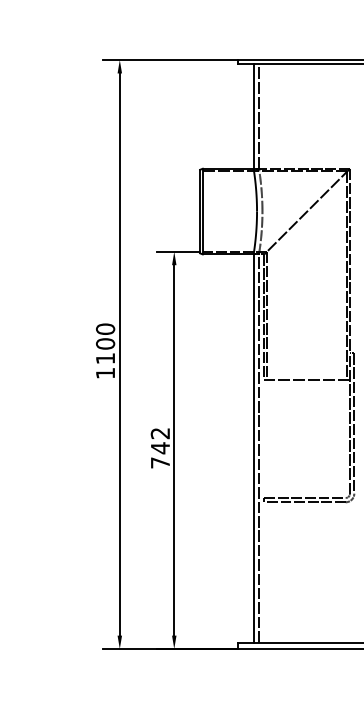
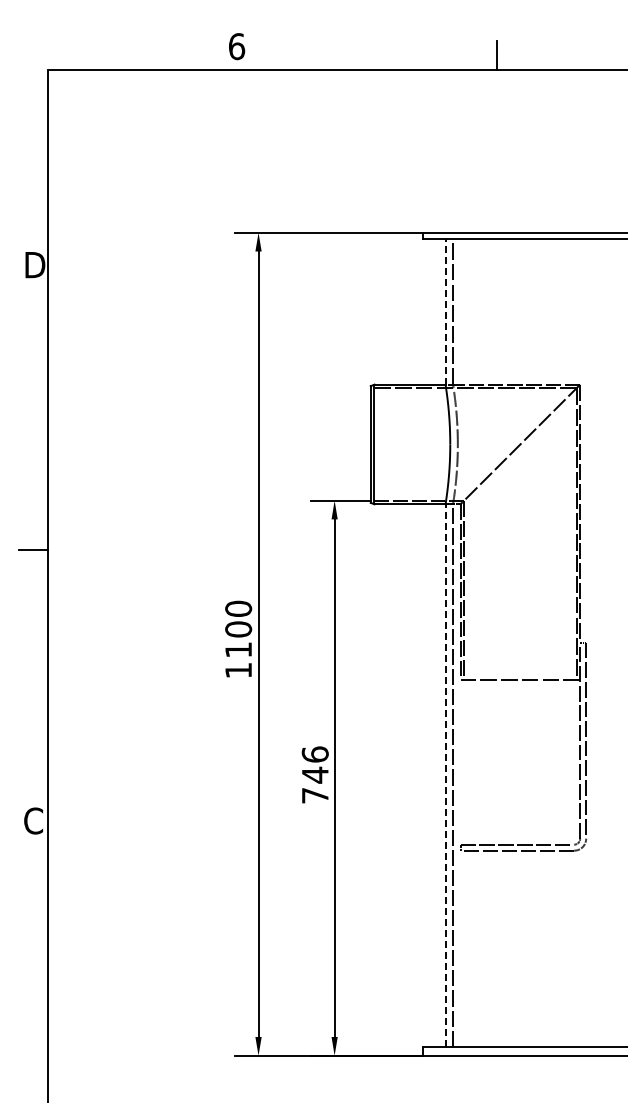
line: (253, 116) -> (445, 311), solid -> dashed
text: (159, 433) -> (314, 754), 742 -> 746
line: (253, 448) -> (445, 775), solid -> dashed

